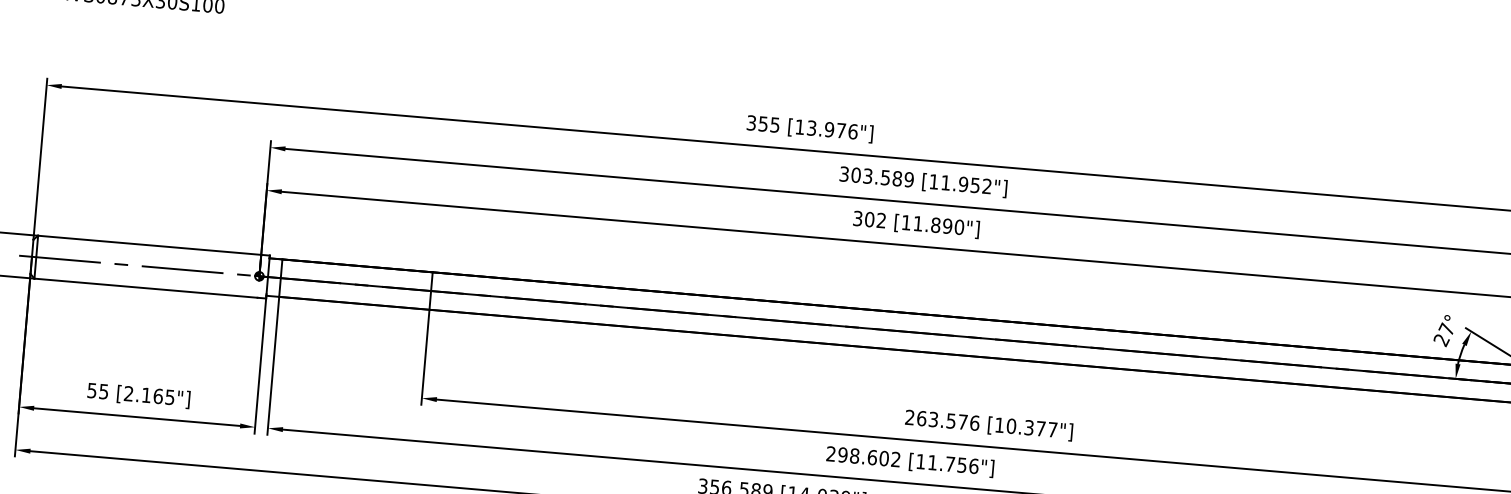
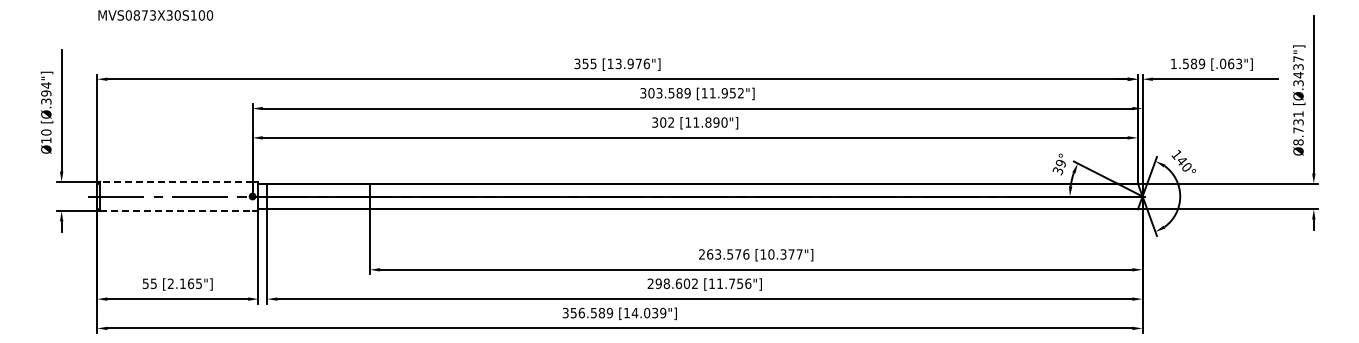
line: (148, 244) -> (175, 181), solid -> dashed
line: (146, 288) -> (176, 211), solid -> dashed
text: (1444, 335) -> (1059, 167), 27° -> 39°

